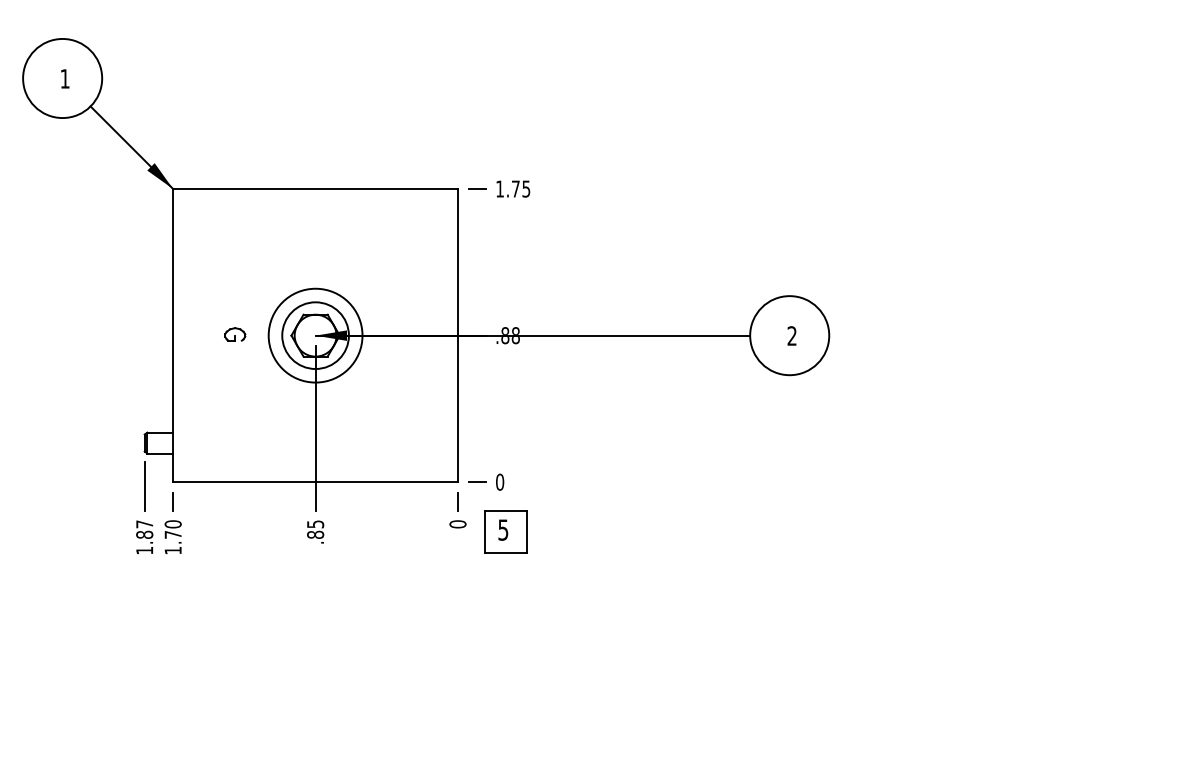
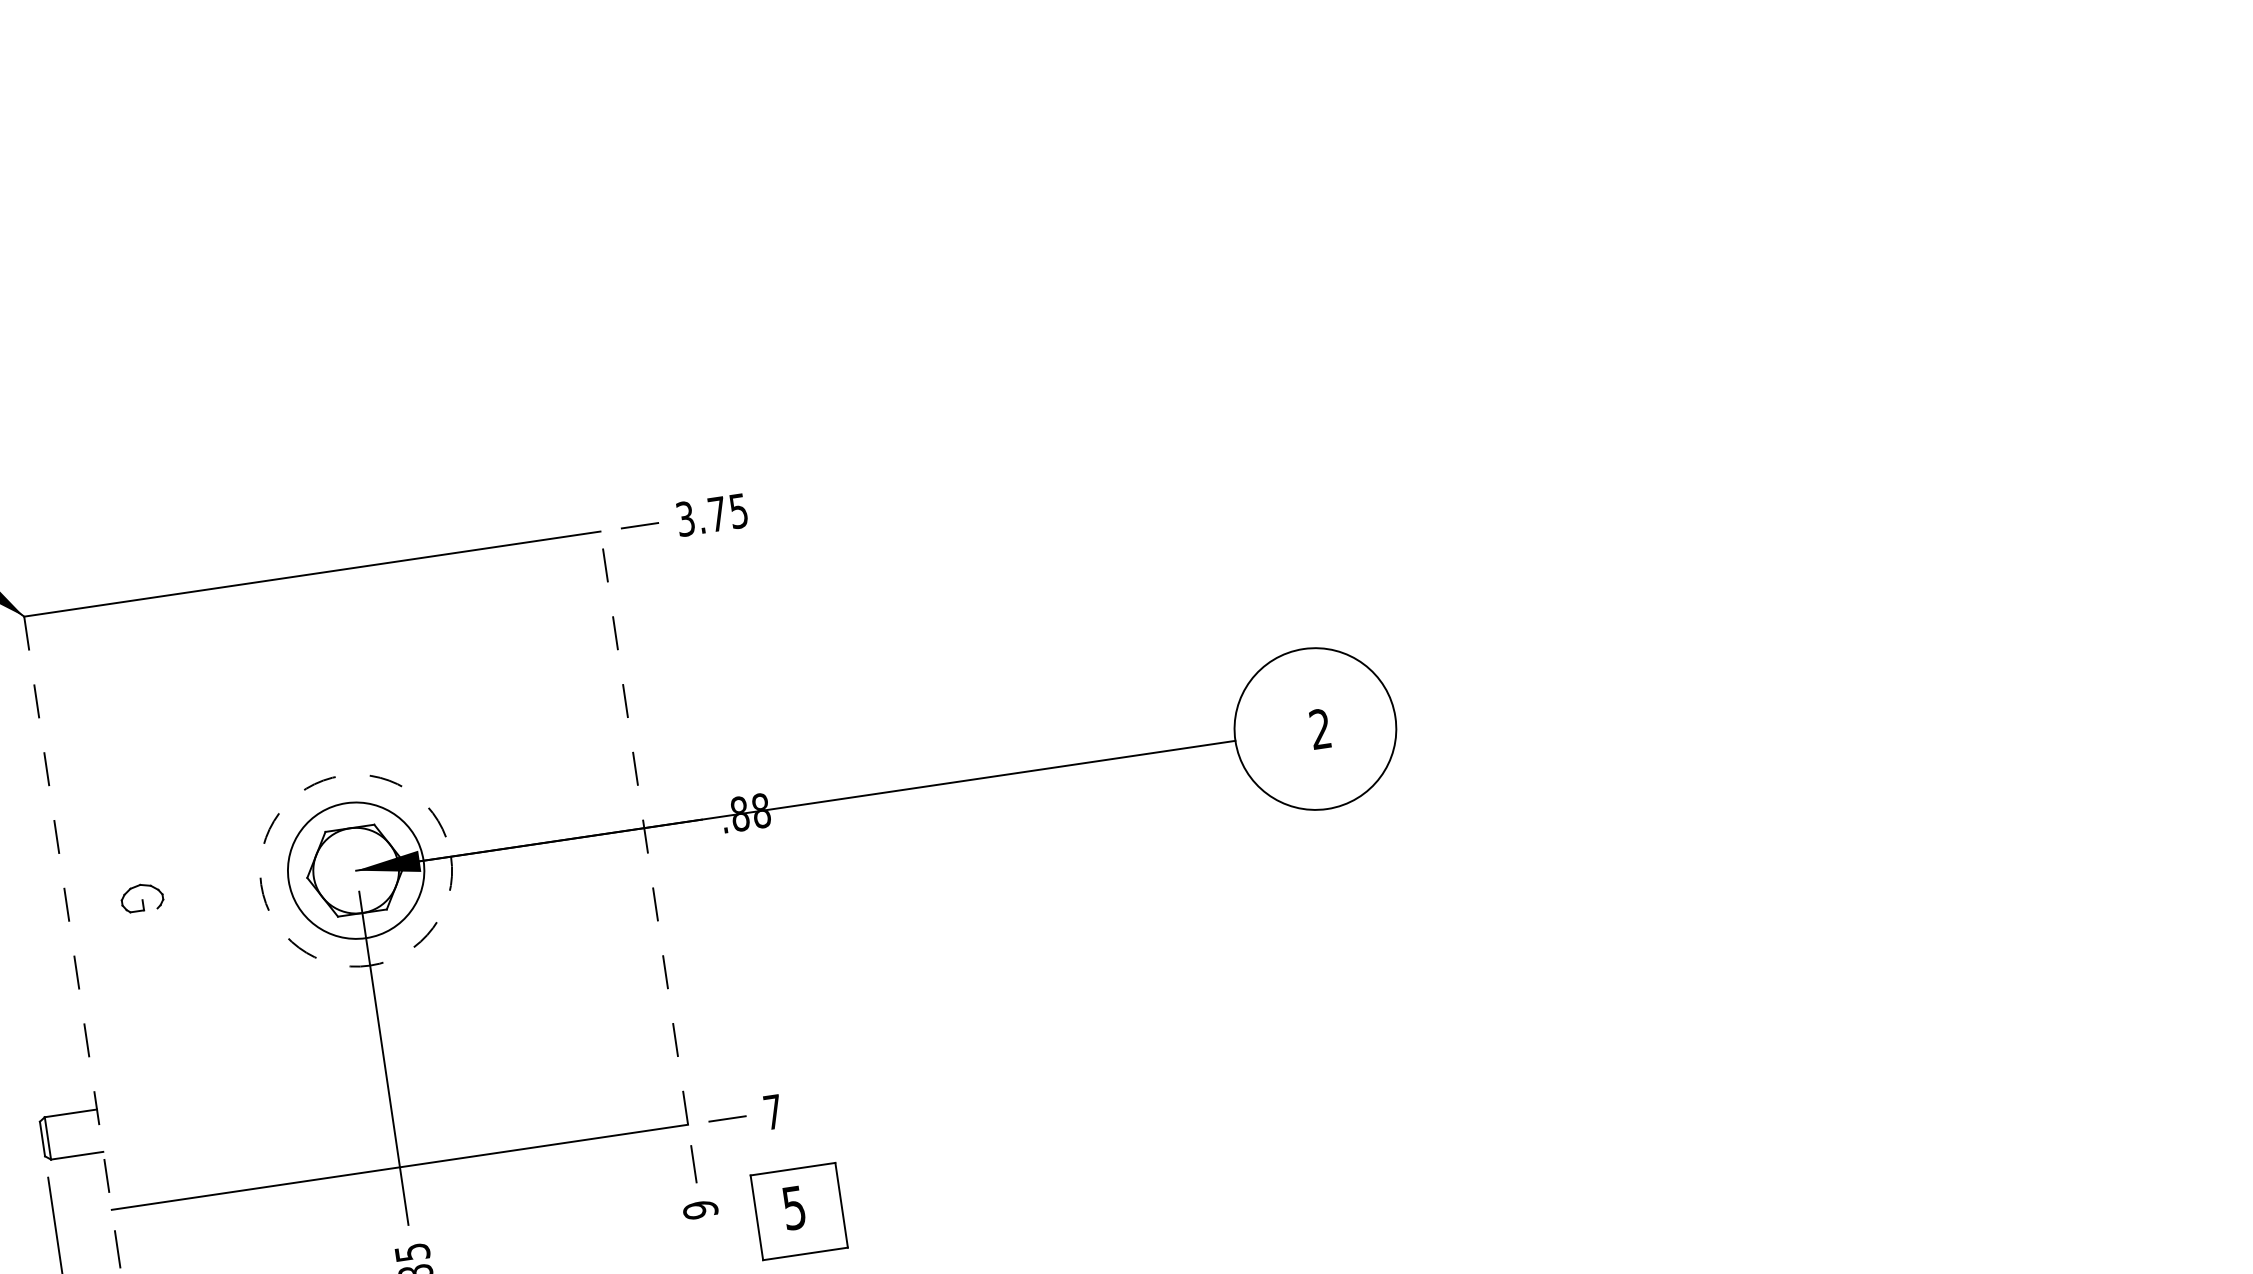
text: (499, 188) -> (684, 517), 1.75 -> 3.75
part: (235, 334) -> (142, 897), moved
line: (173, 335) -> (68, 912), solid -> dashed
circle: (315, 335) -> (355, 870), solid -> dashed
line: (458, 335) -> (645, 827), solid -> dashed
text: (500, 481) -> (773, 1110), 0 -> 7
text: (457, 524) -> (699, 1210), 0 -> 9

